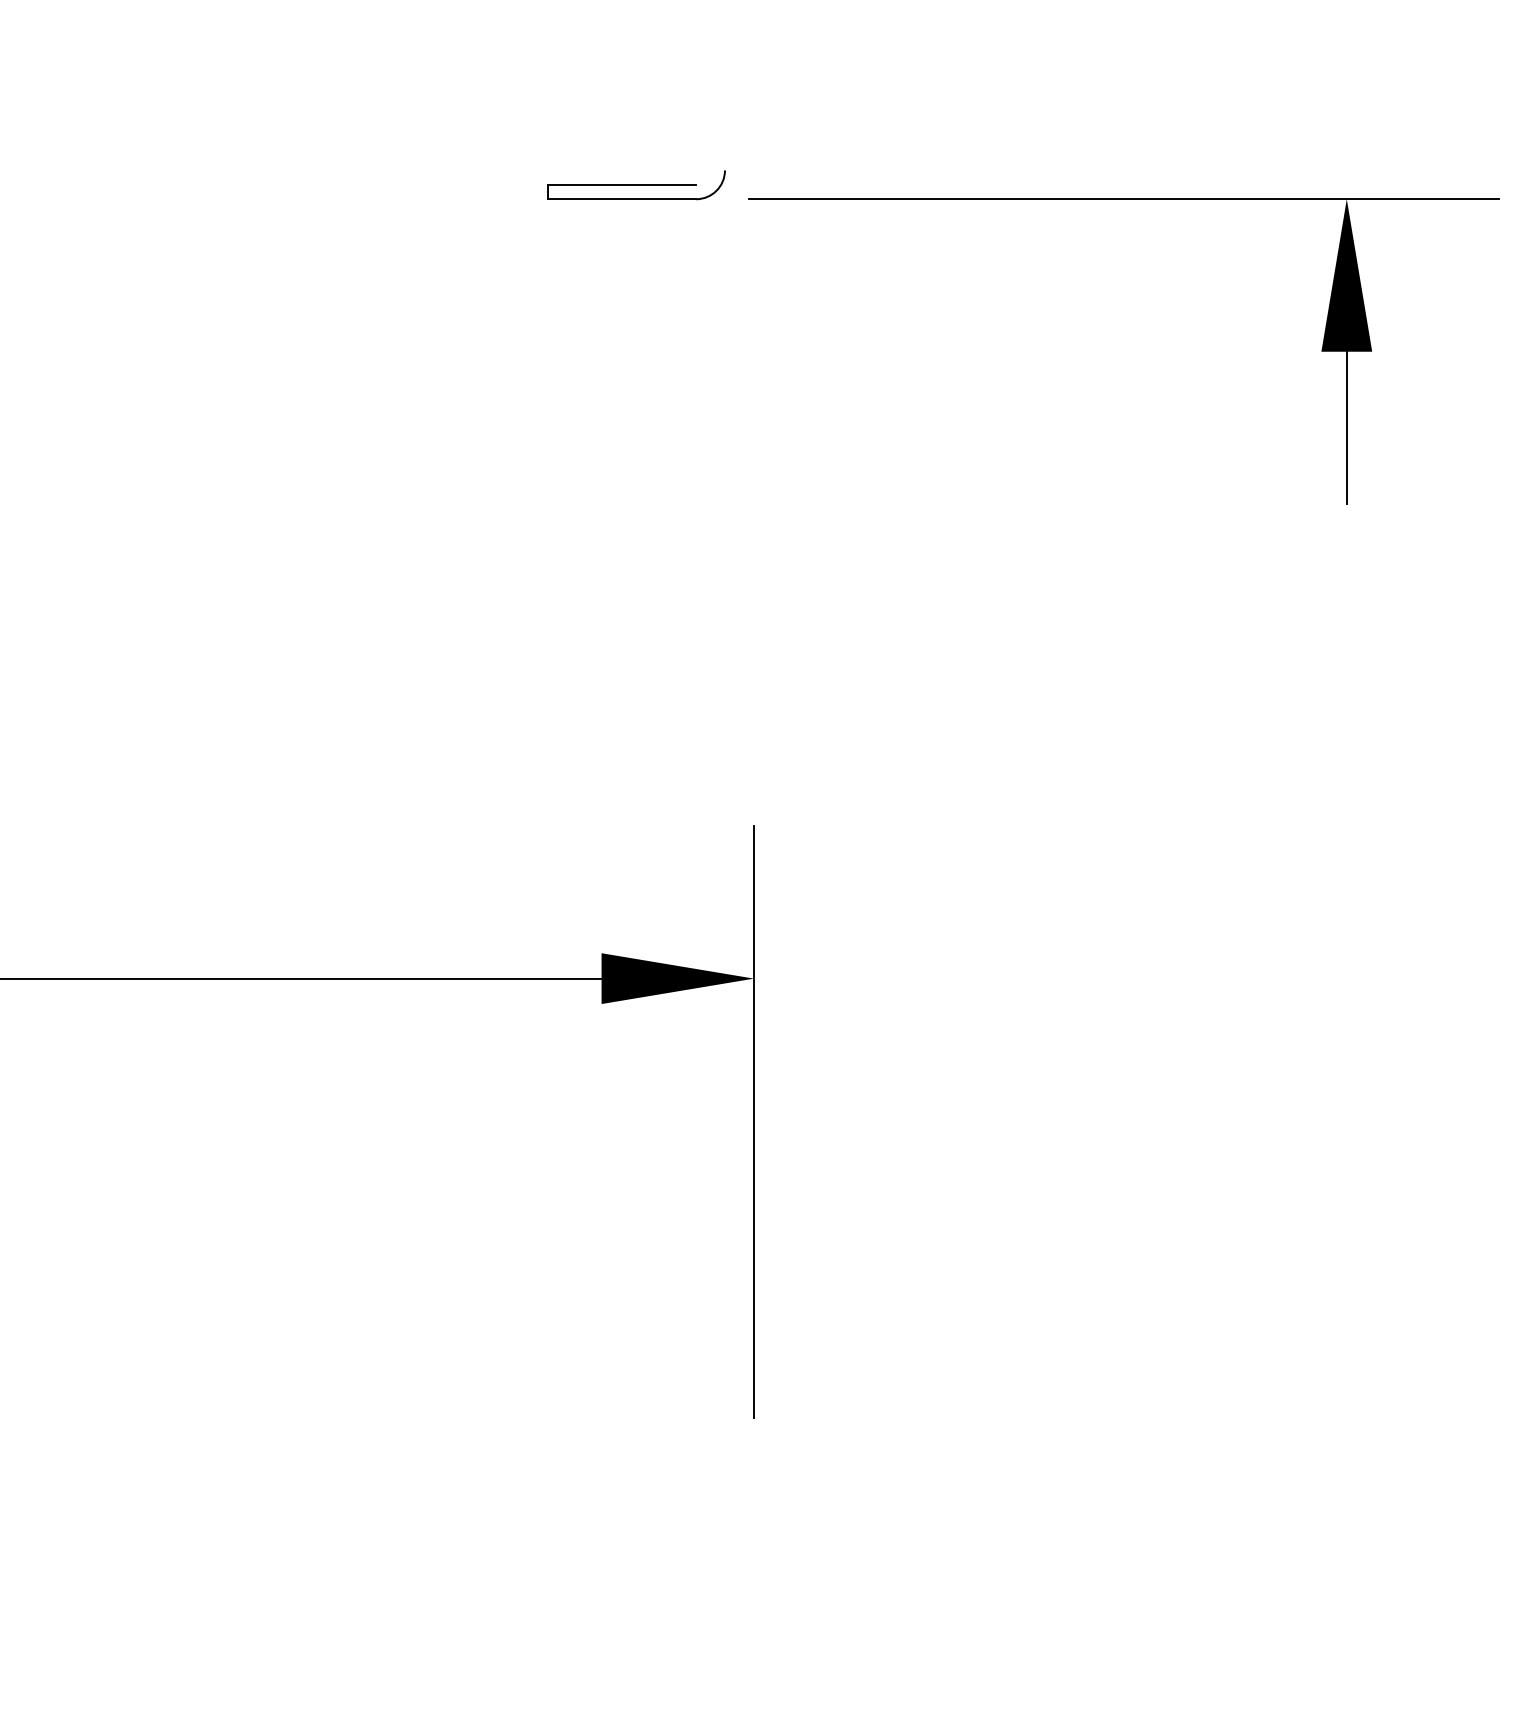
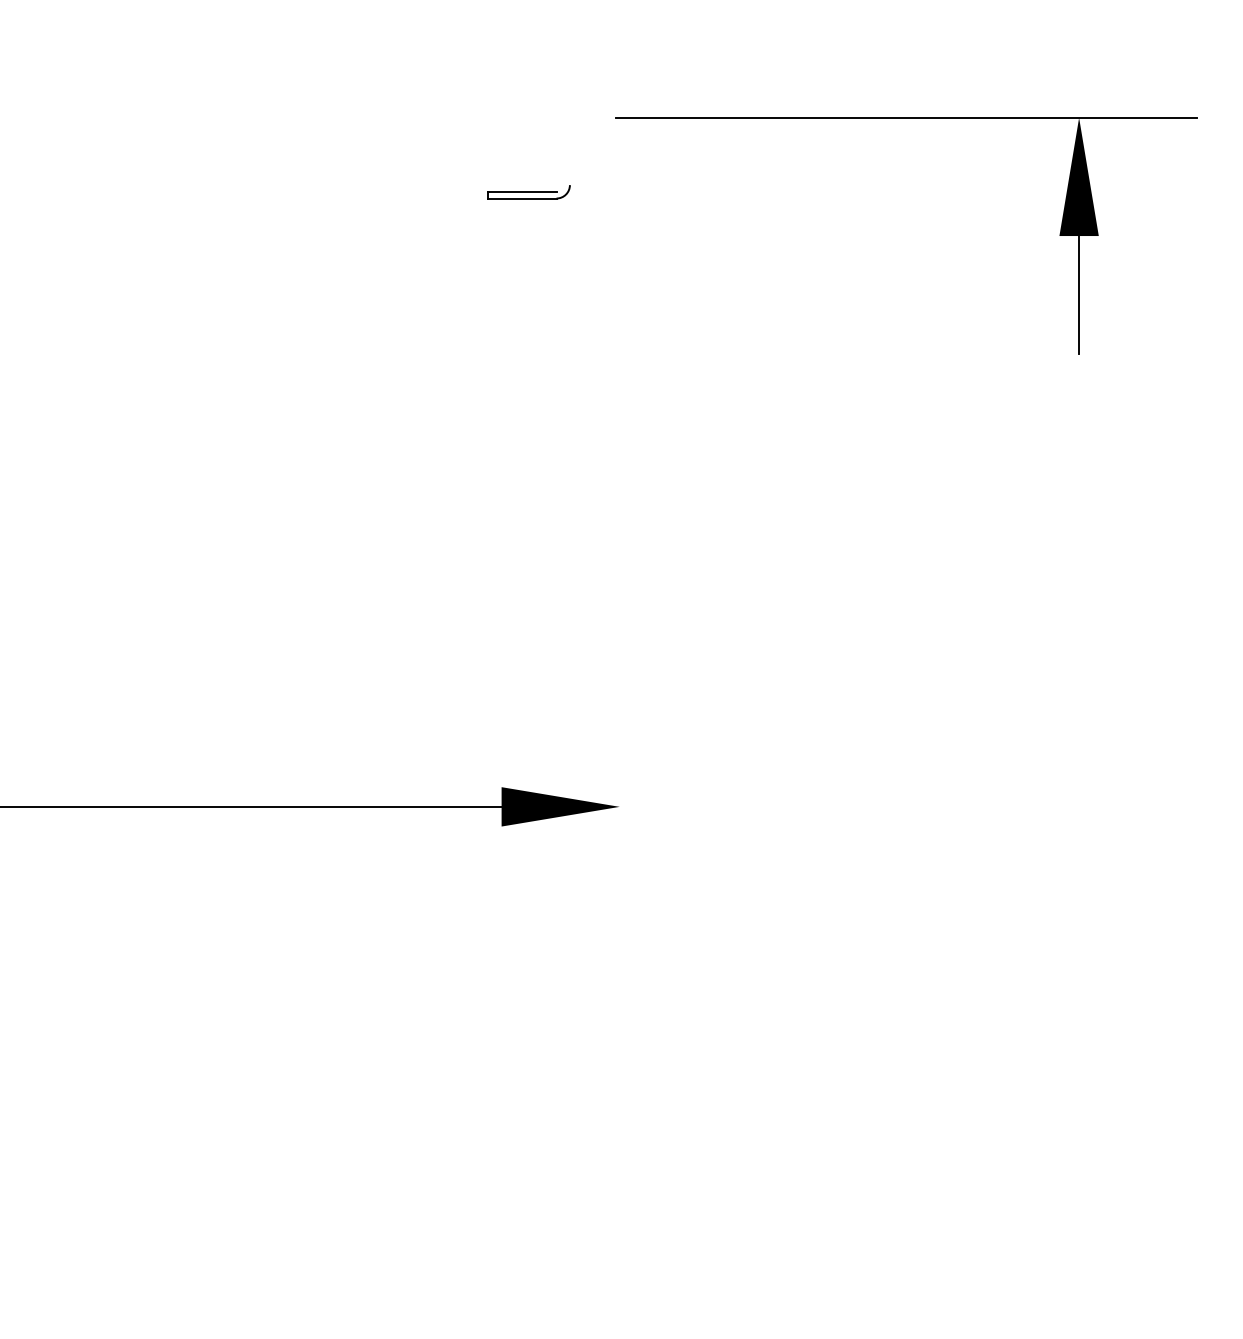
part: (636, 184) -> (528, 191), size x0.6
part: (1124, 200) -> (906, 118), moved
line: (753, 1121) -> (619, 917), removed

